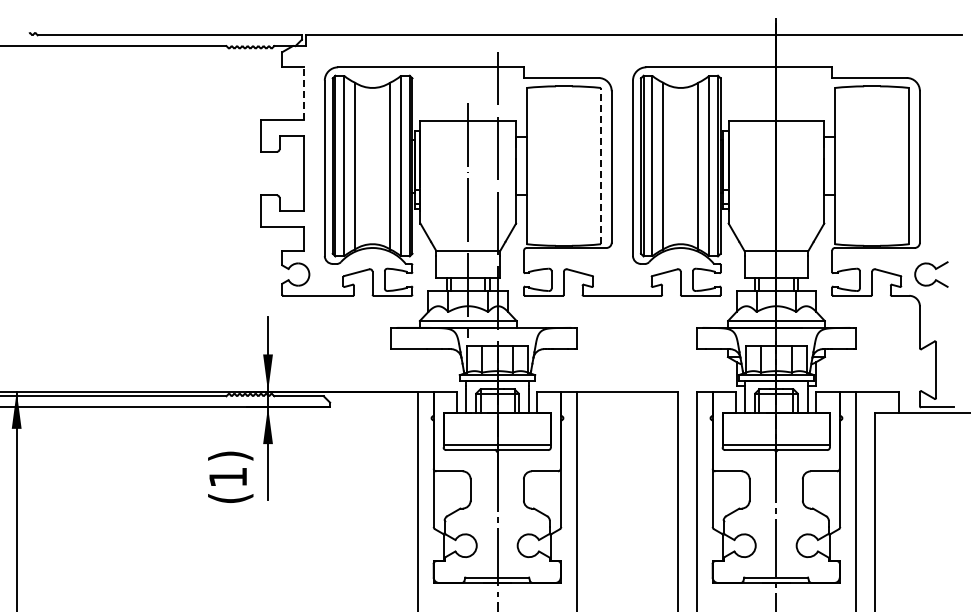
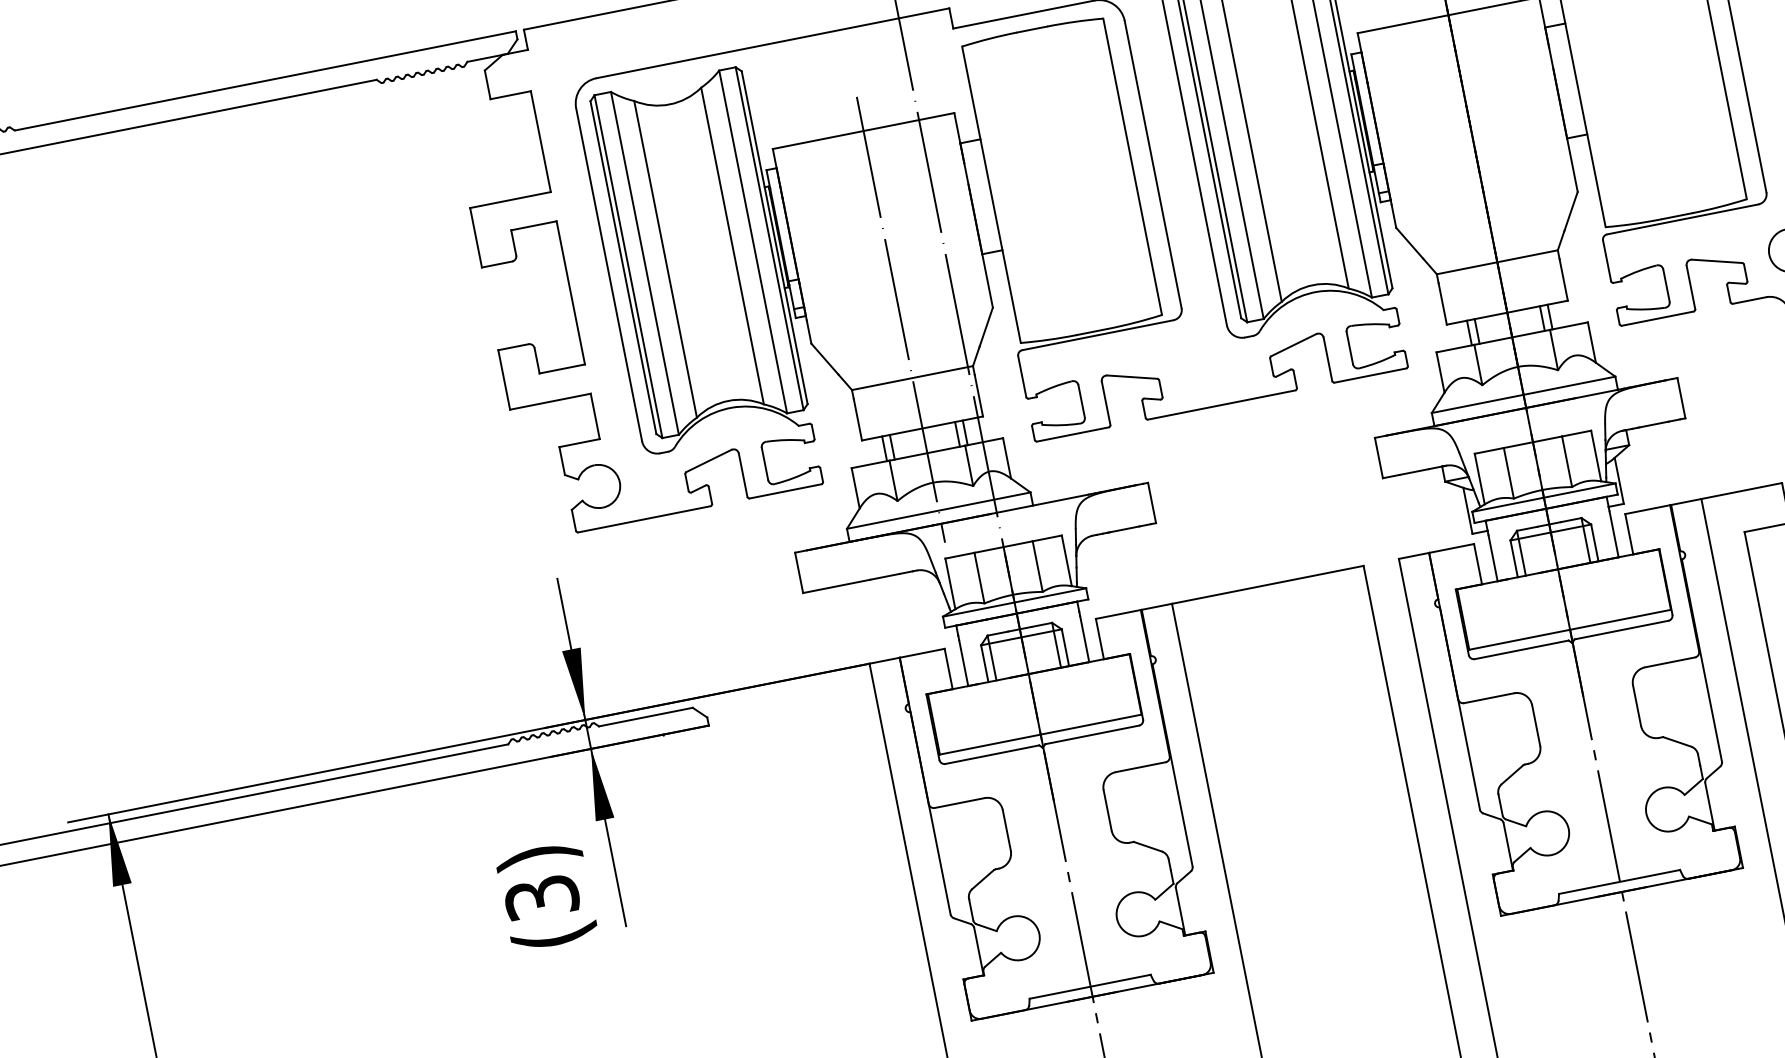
line: (303, 93) -> (540, 140), dashed -> solid
line: (601, 165) -> (1133, 165), dashed -> solid
text: (228, 477) -> (542, 897), 1 -> 3

